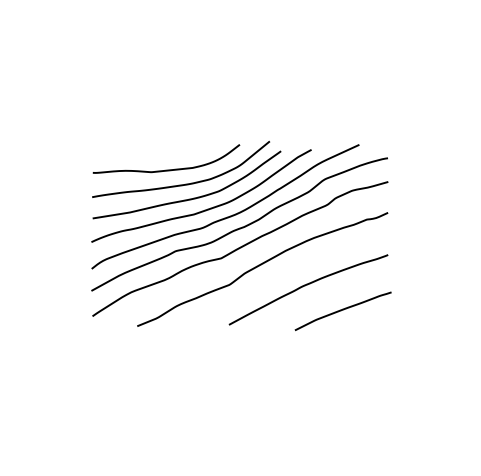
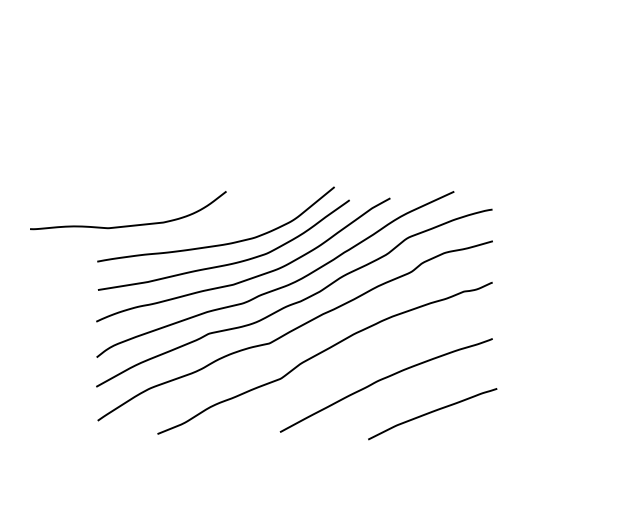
curve: (166, 169) -> (128, 224), moved

